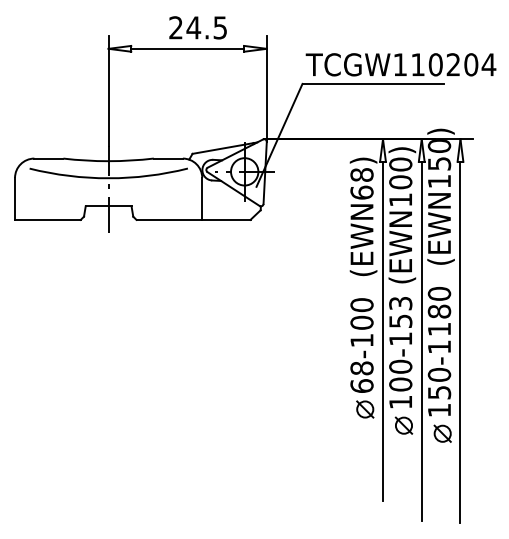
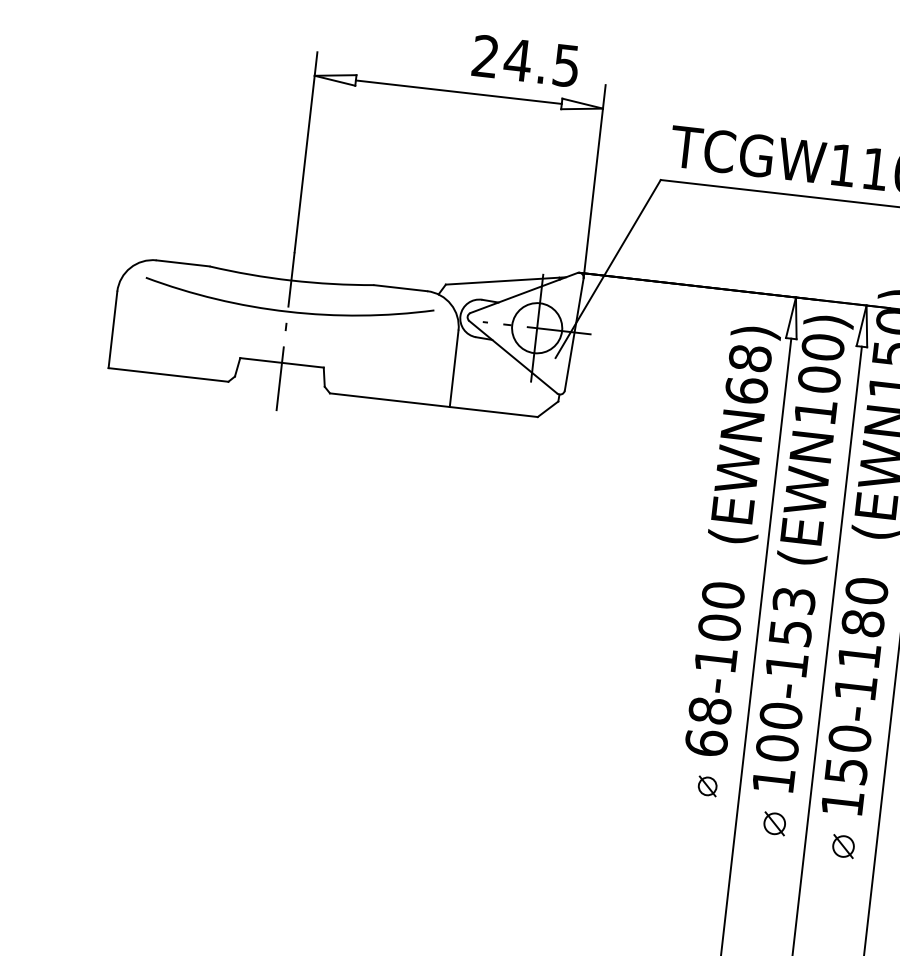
text: (197, 27) -> (524, 60), moved
part: (365, 409) -> (707, 786), size x0.6
part: (403, 425) -> (773, 823), size x0.7
part: (442, 433) -> (843, 846), size x0.7

